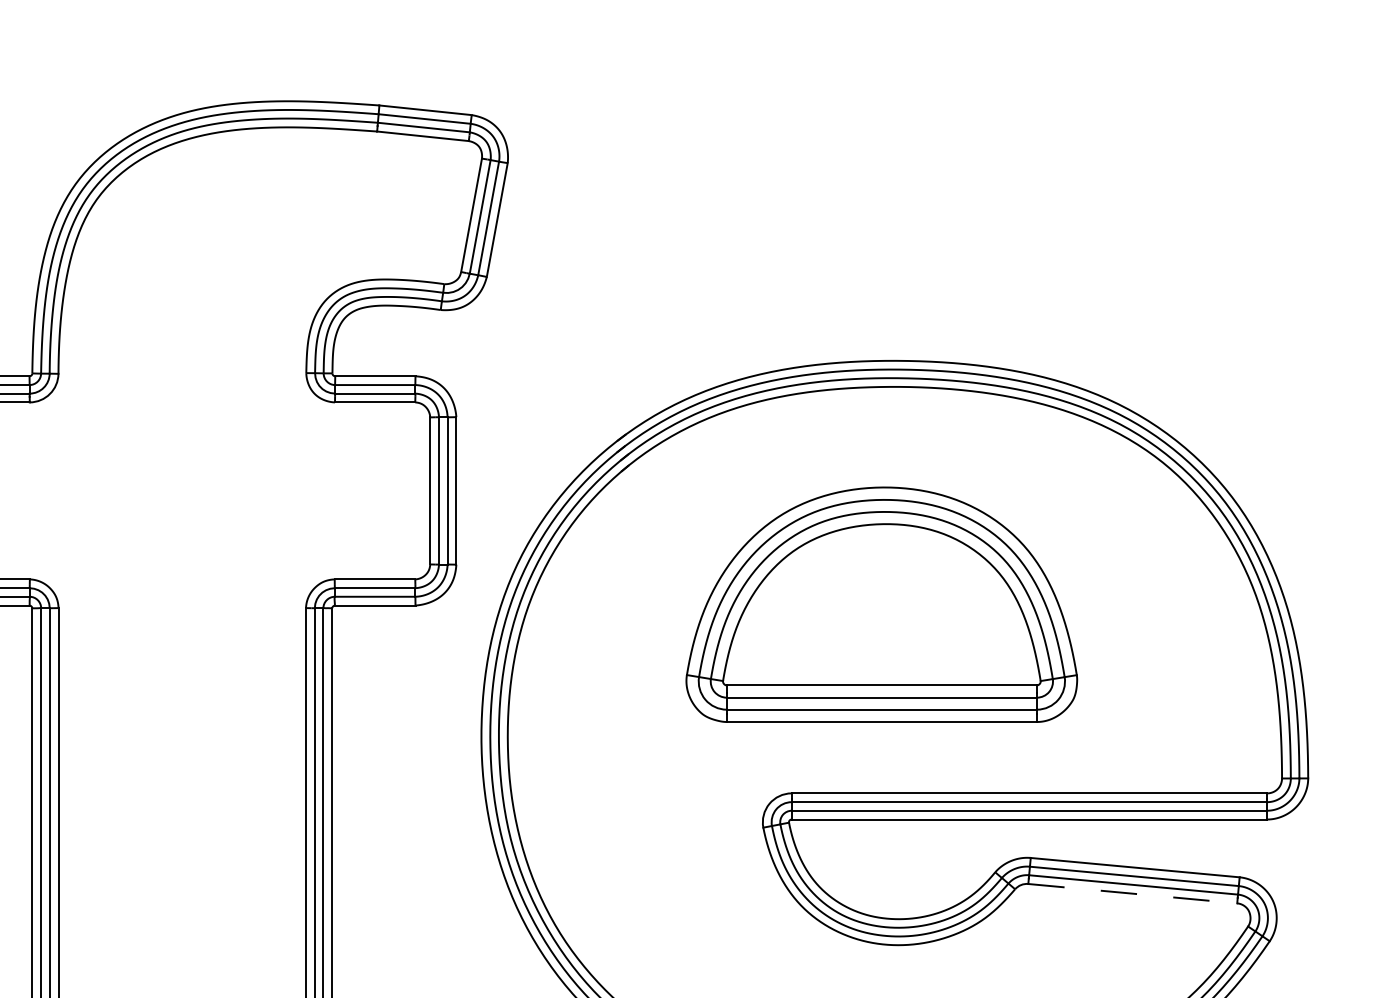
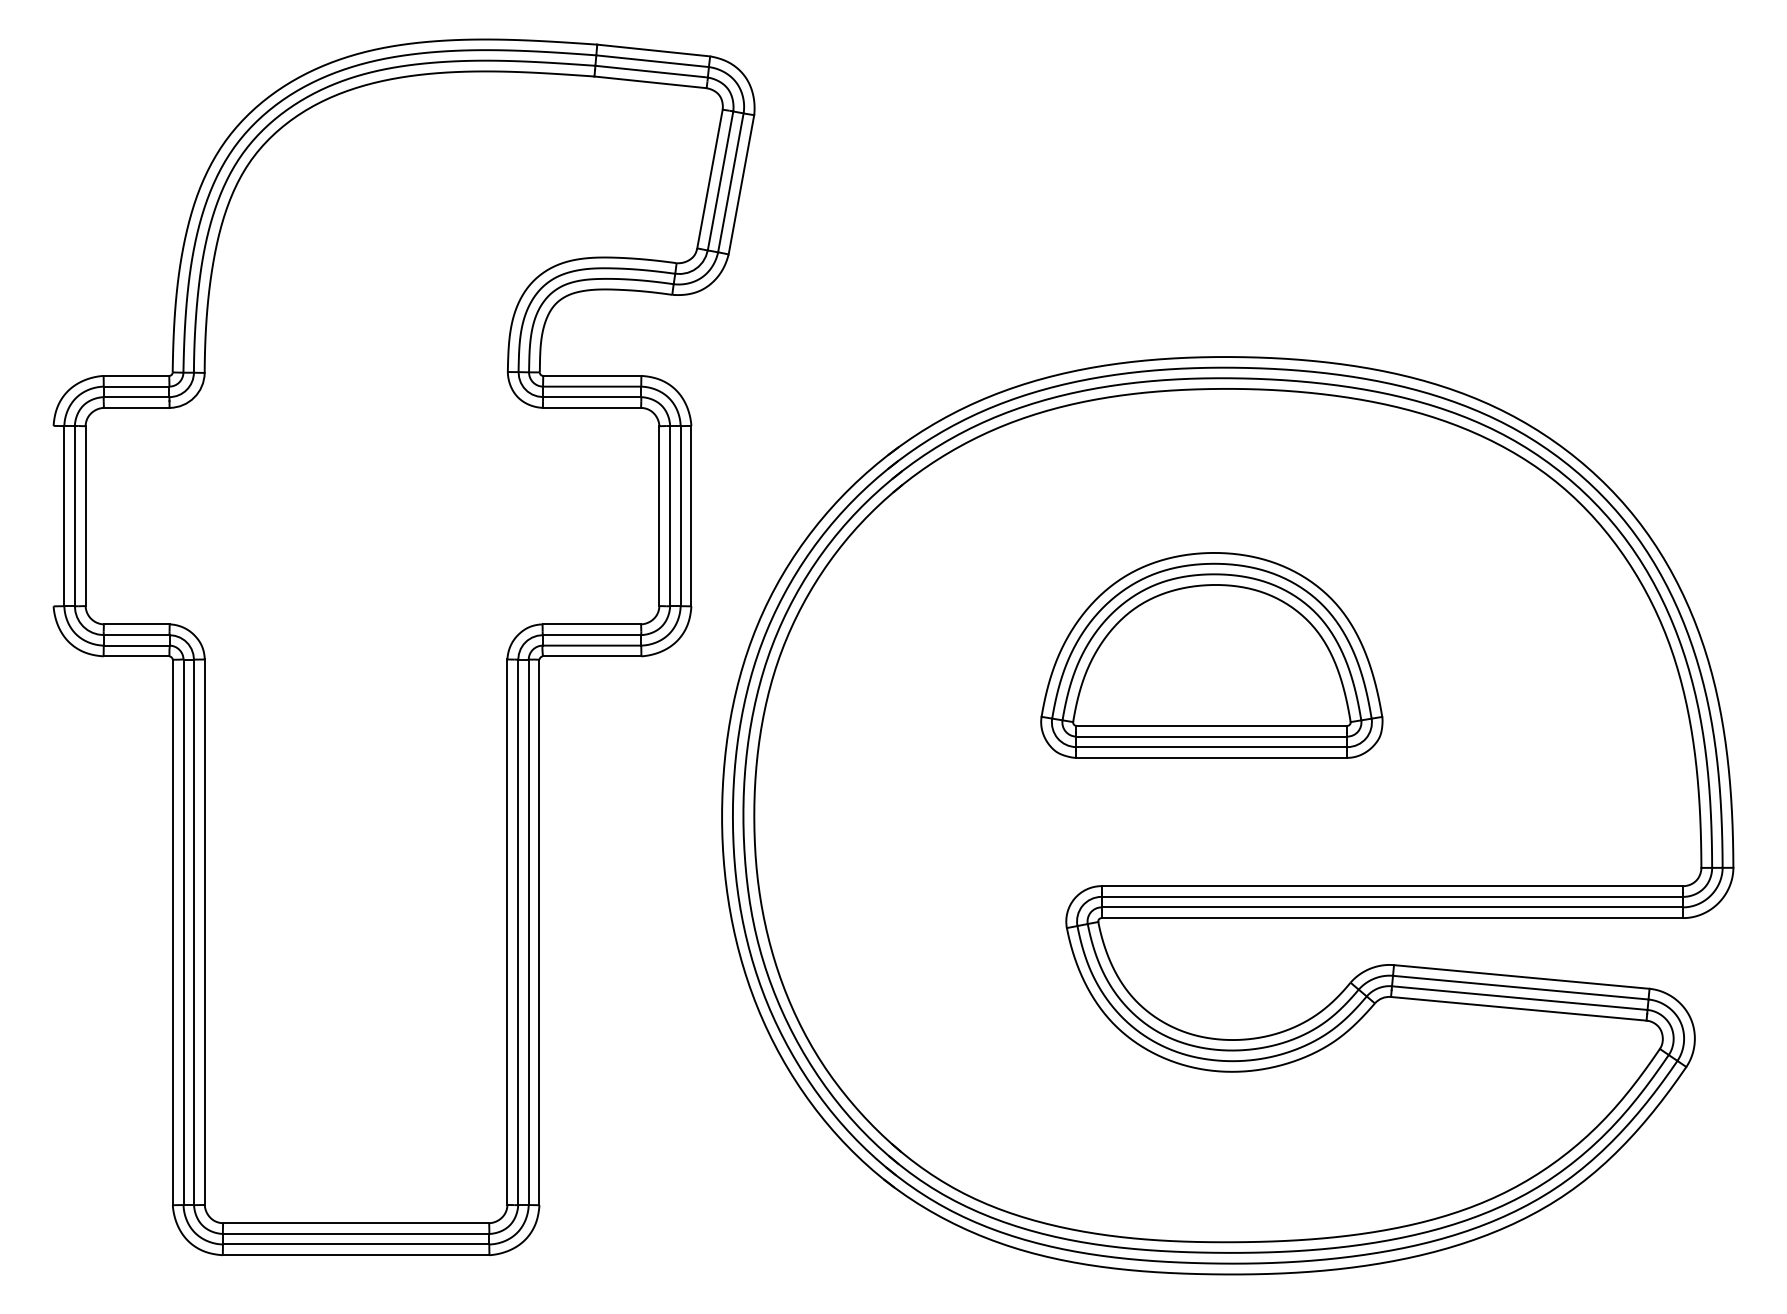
part: (881, 604) -> (1211, 655), size x0.71
line: (1133, 893) -> (1519, 1008), dashed -> solid

